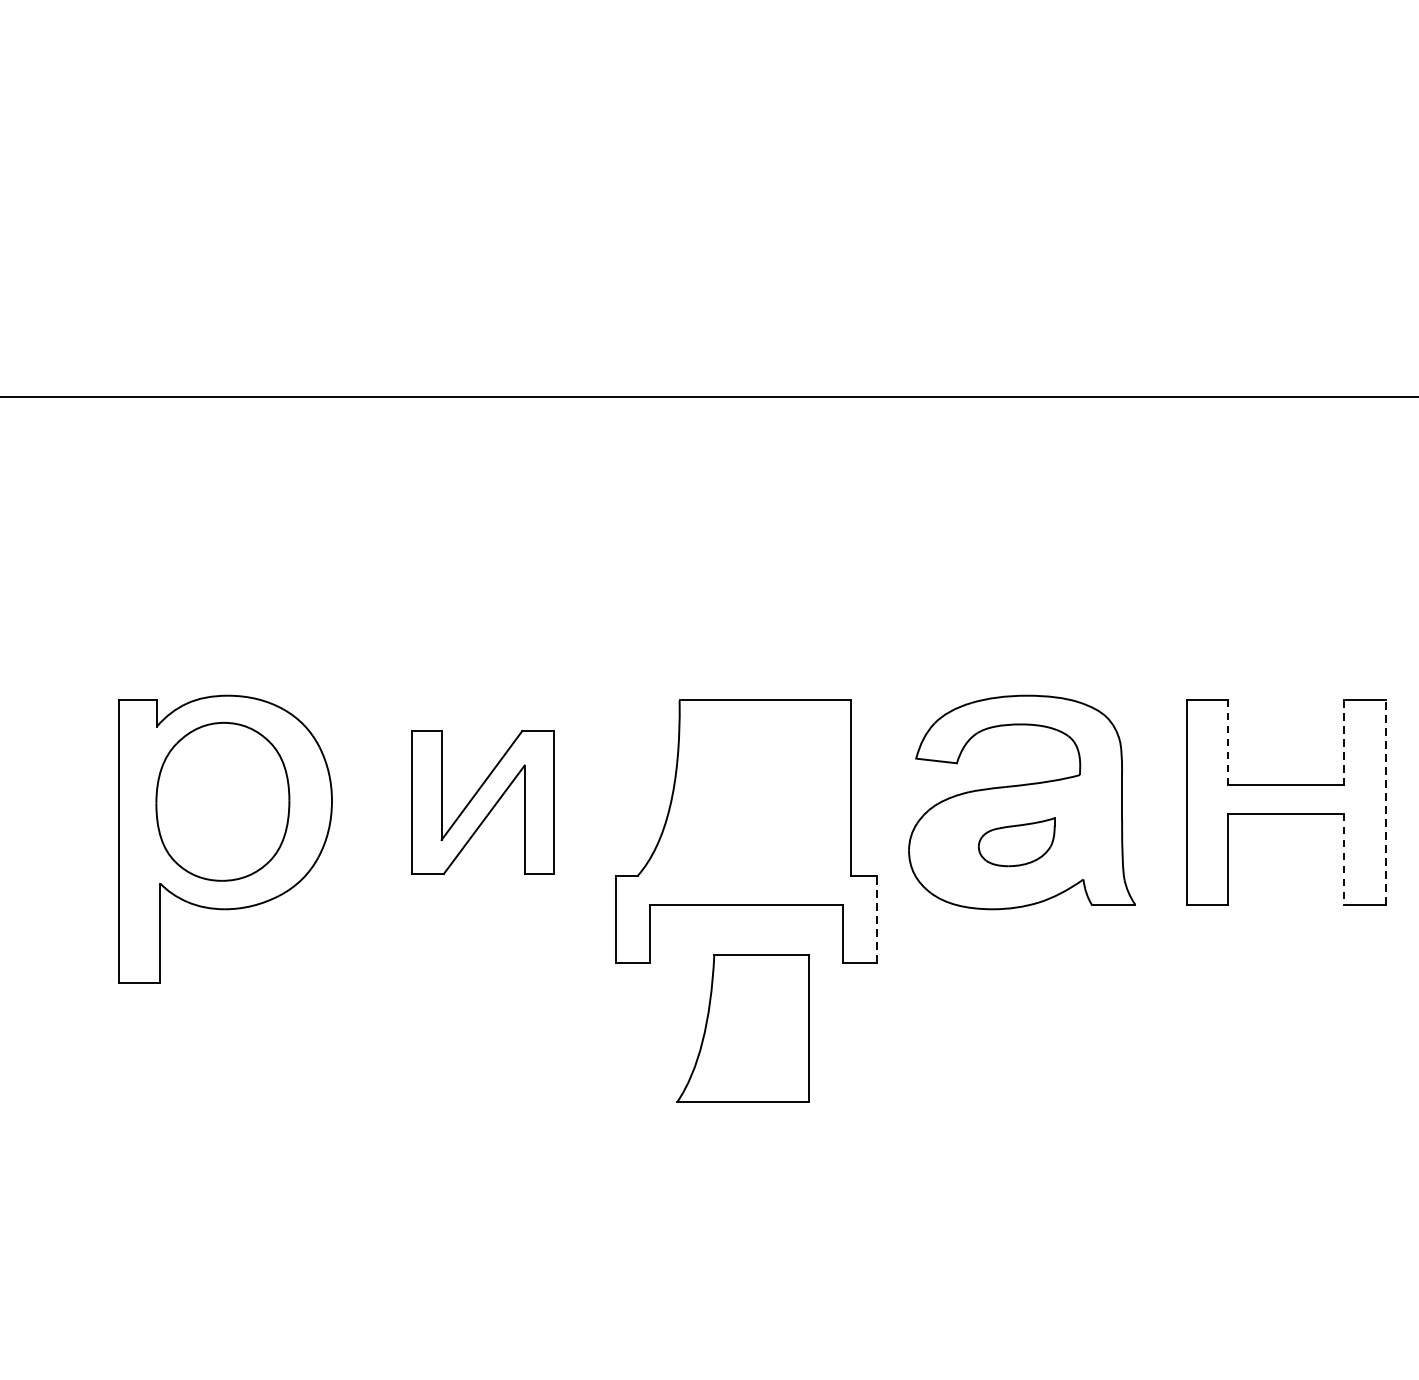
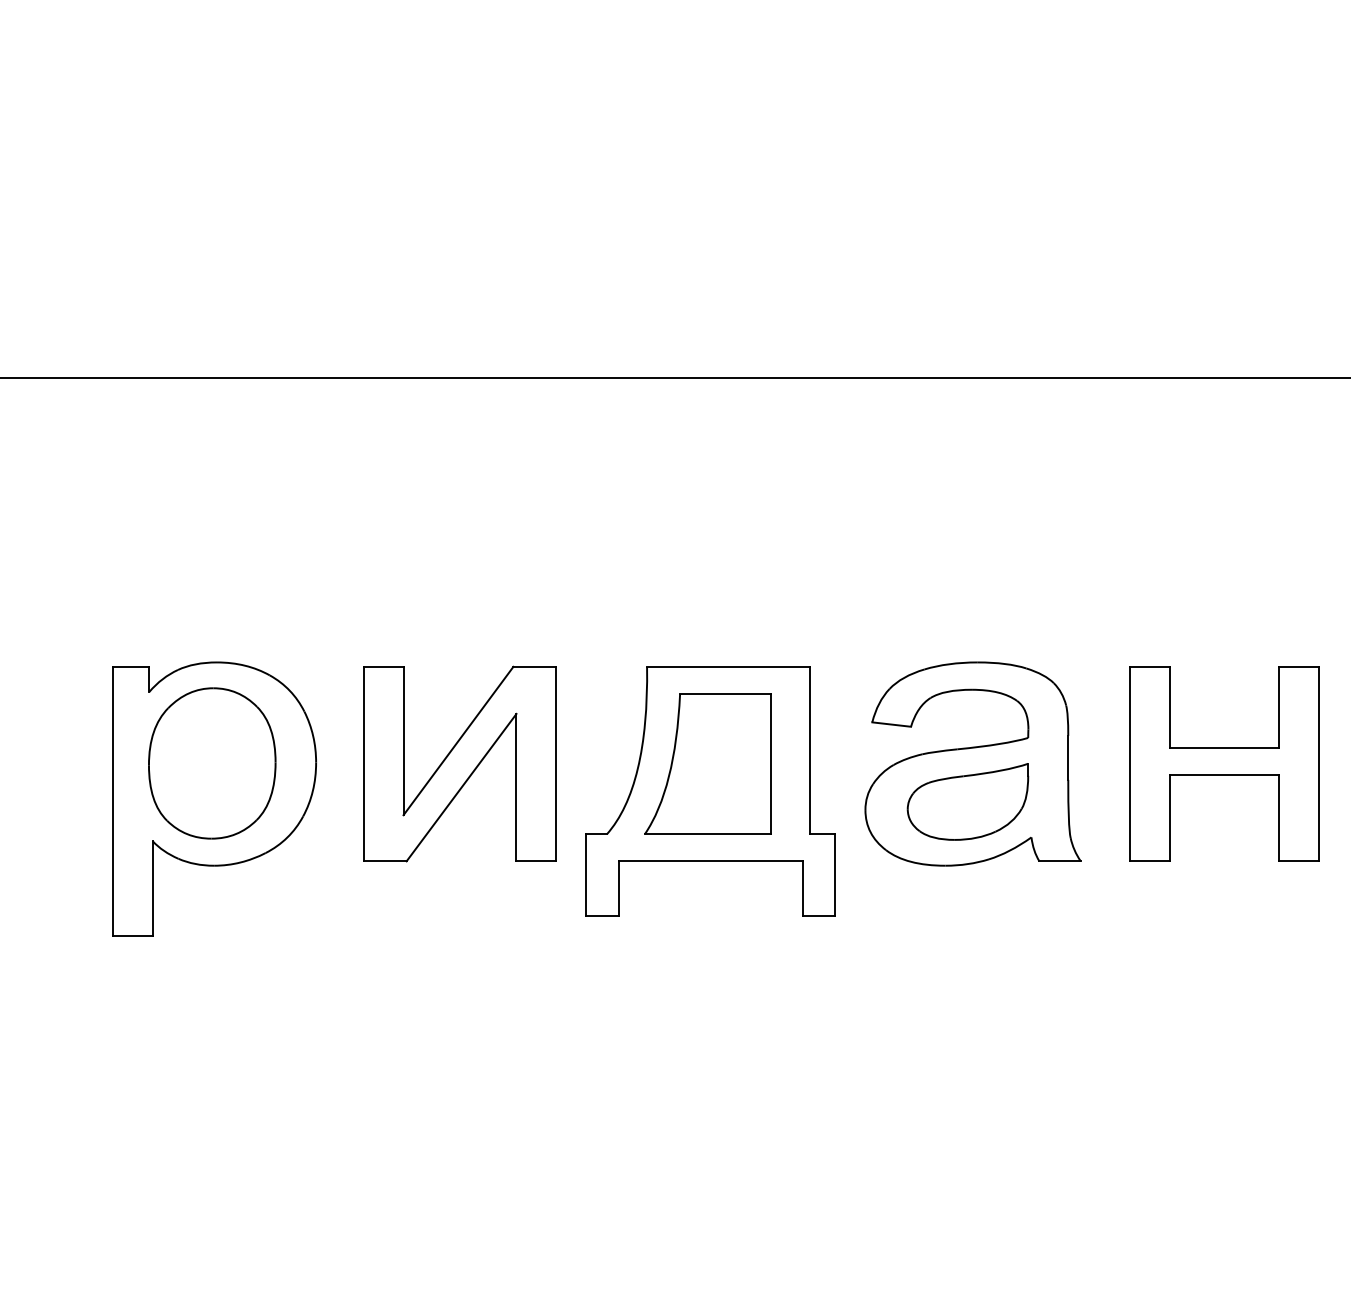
line: (1228, 741) -> (1169, 706), dashed -> solid
line: (1344, 743) -> (1279, 707), dashed -> solid
part: (482, 801) -> (459, 763), size x1.43
line: (1386, 801) -> (1319, 763), dashed -> solid
part: (1016, 841) -> (967, 801), size x1.67
line: (1344, 859) -> (1279, 818), dashed -> solid
line: (877, 918) -> (835, 874), dashed -> solid
part: (743, 1027) -> (707, 763), moved

